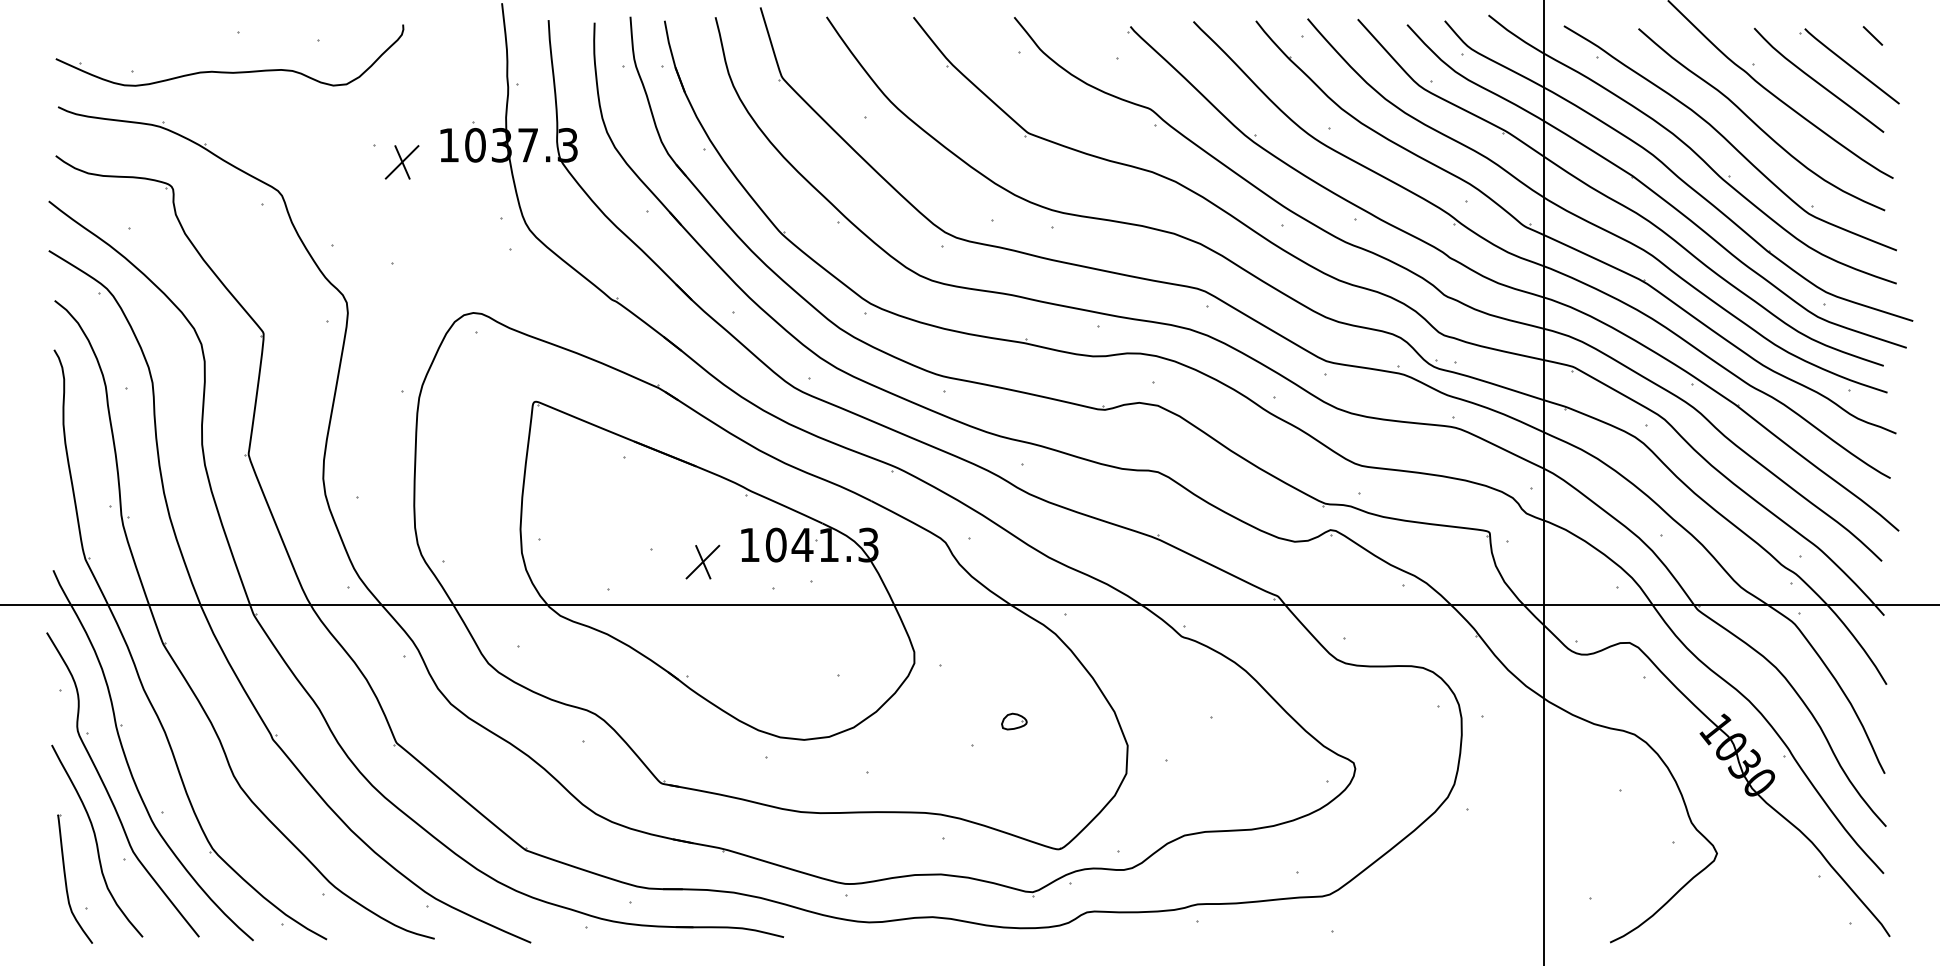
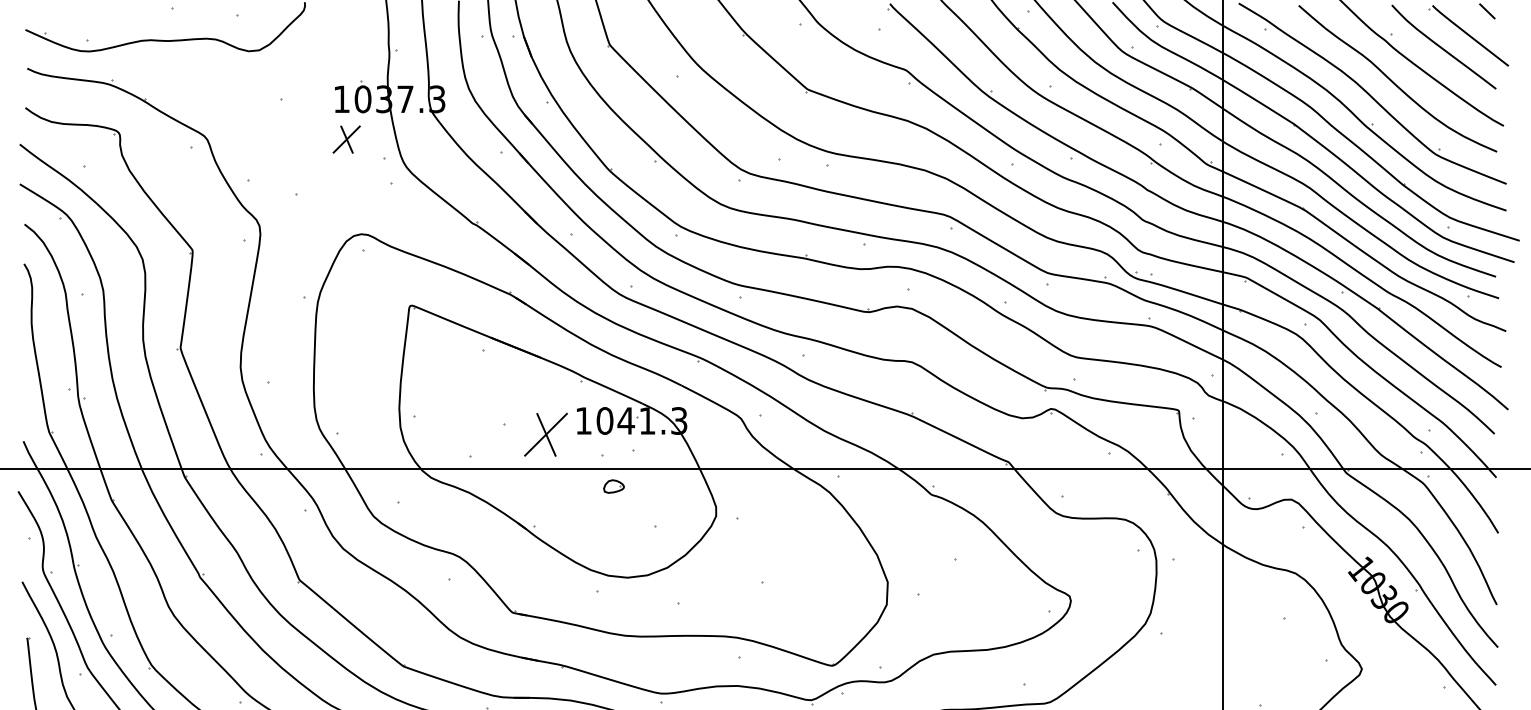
part: (401, 162) -> (346, 139), moved
part: (702, 561) -> (545, 434), size x1.6
part: (1014, 721) -> (614, 486), moved

